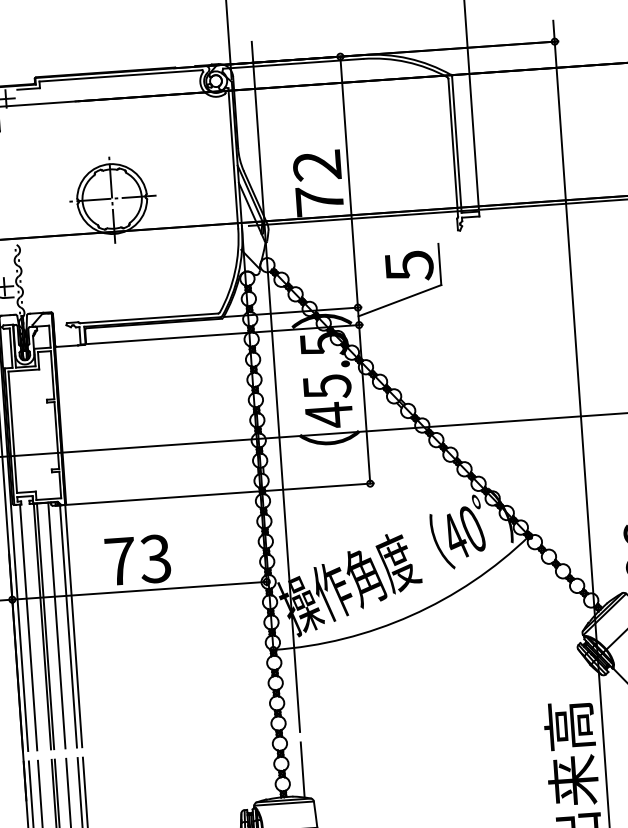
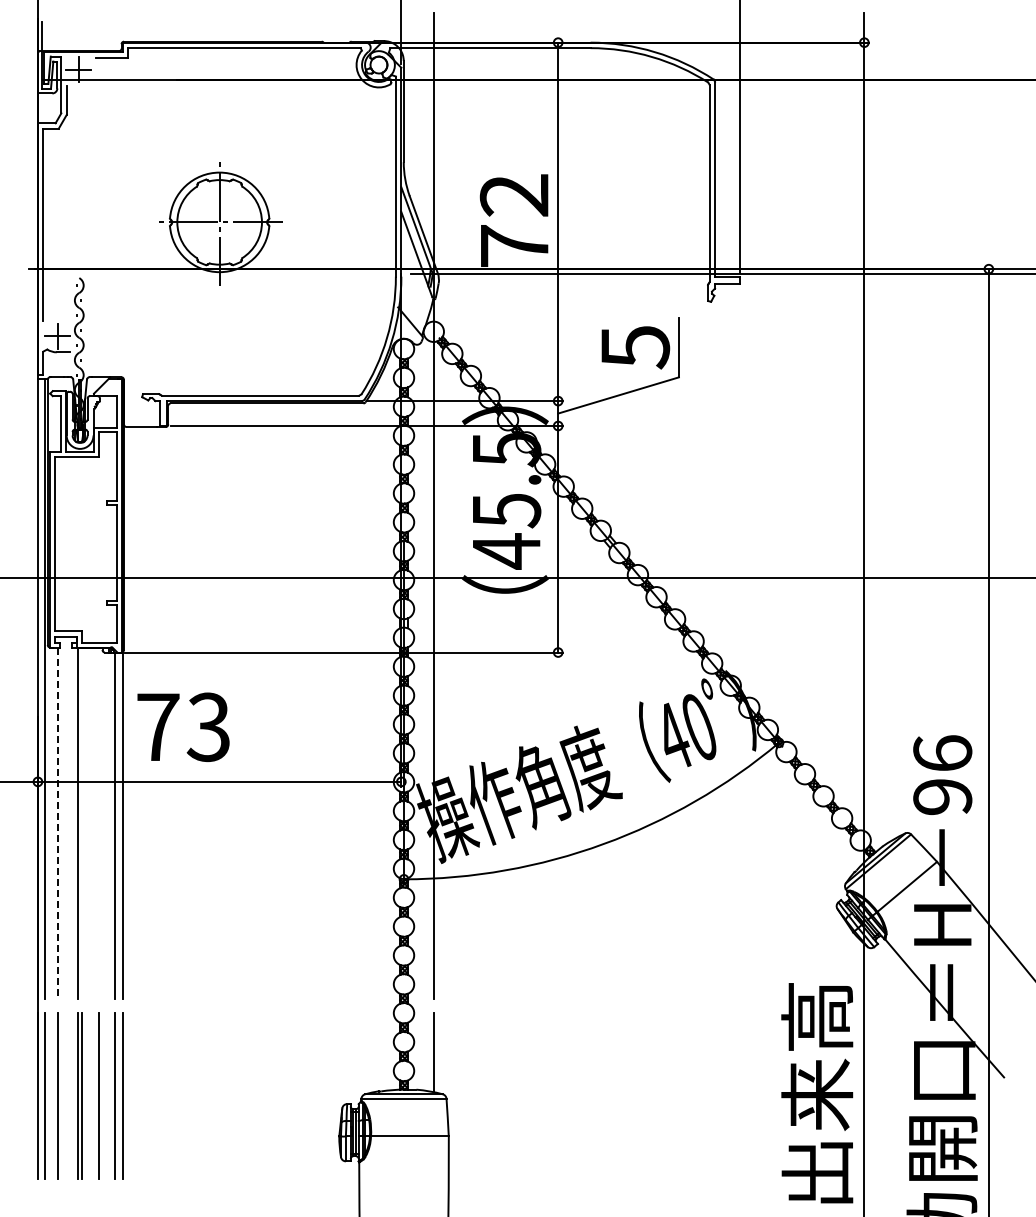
text: (137, 559) -> (183, 726), moved
line: (45, 625) -> (82, 822), removed
line: (56, 625) -> (98, 822), removed
line: (28, 627) -> (58, 823), solid -> dashed

